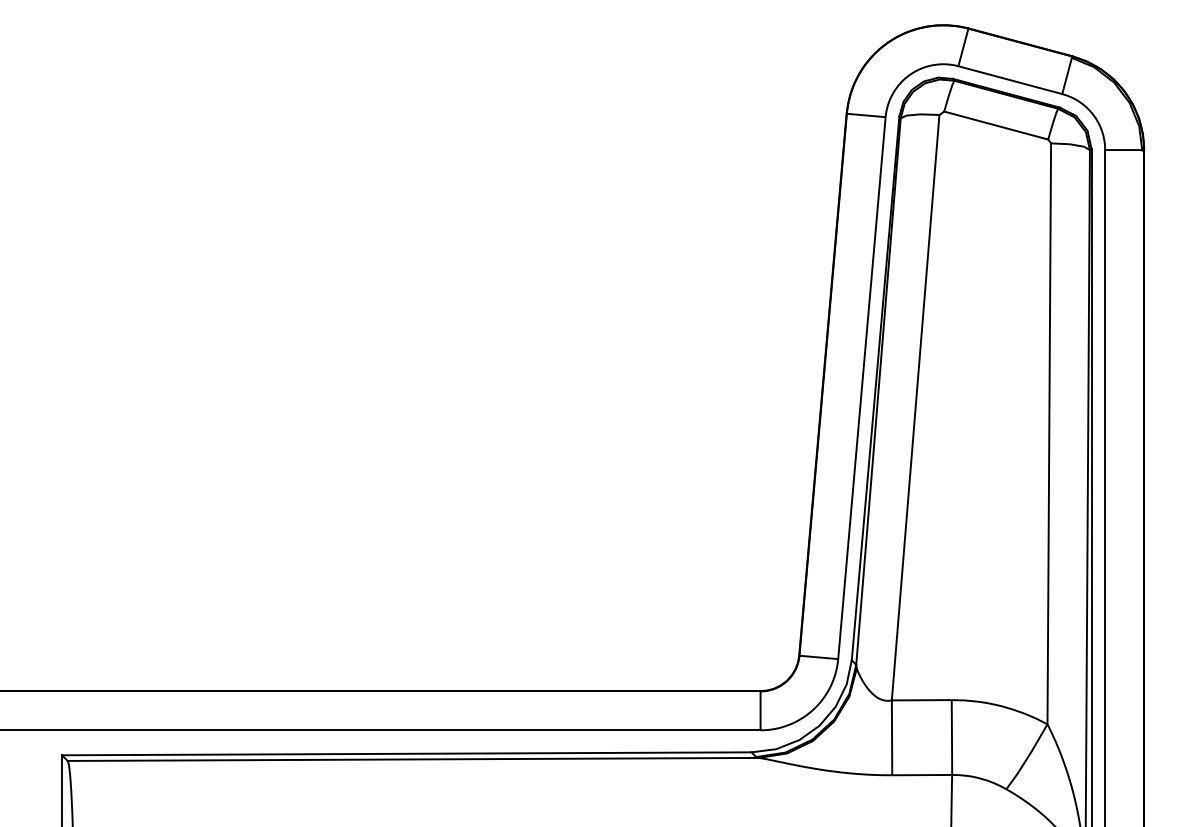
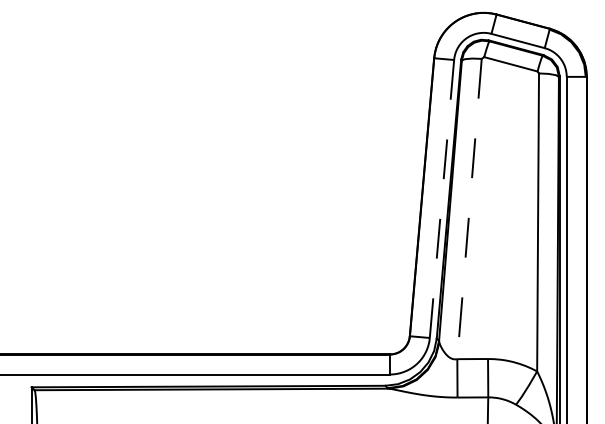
line: (860, 387) -> (441, 198), solid -> dashed
line: (915, 408) -> (469, 209), solid -> dashed

